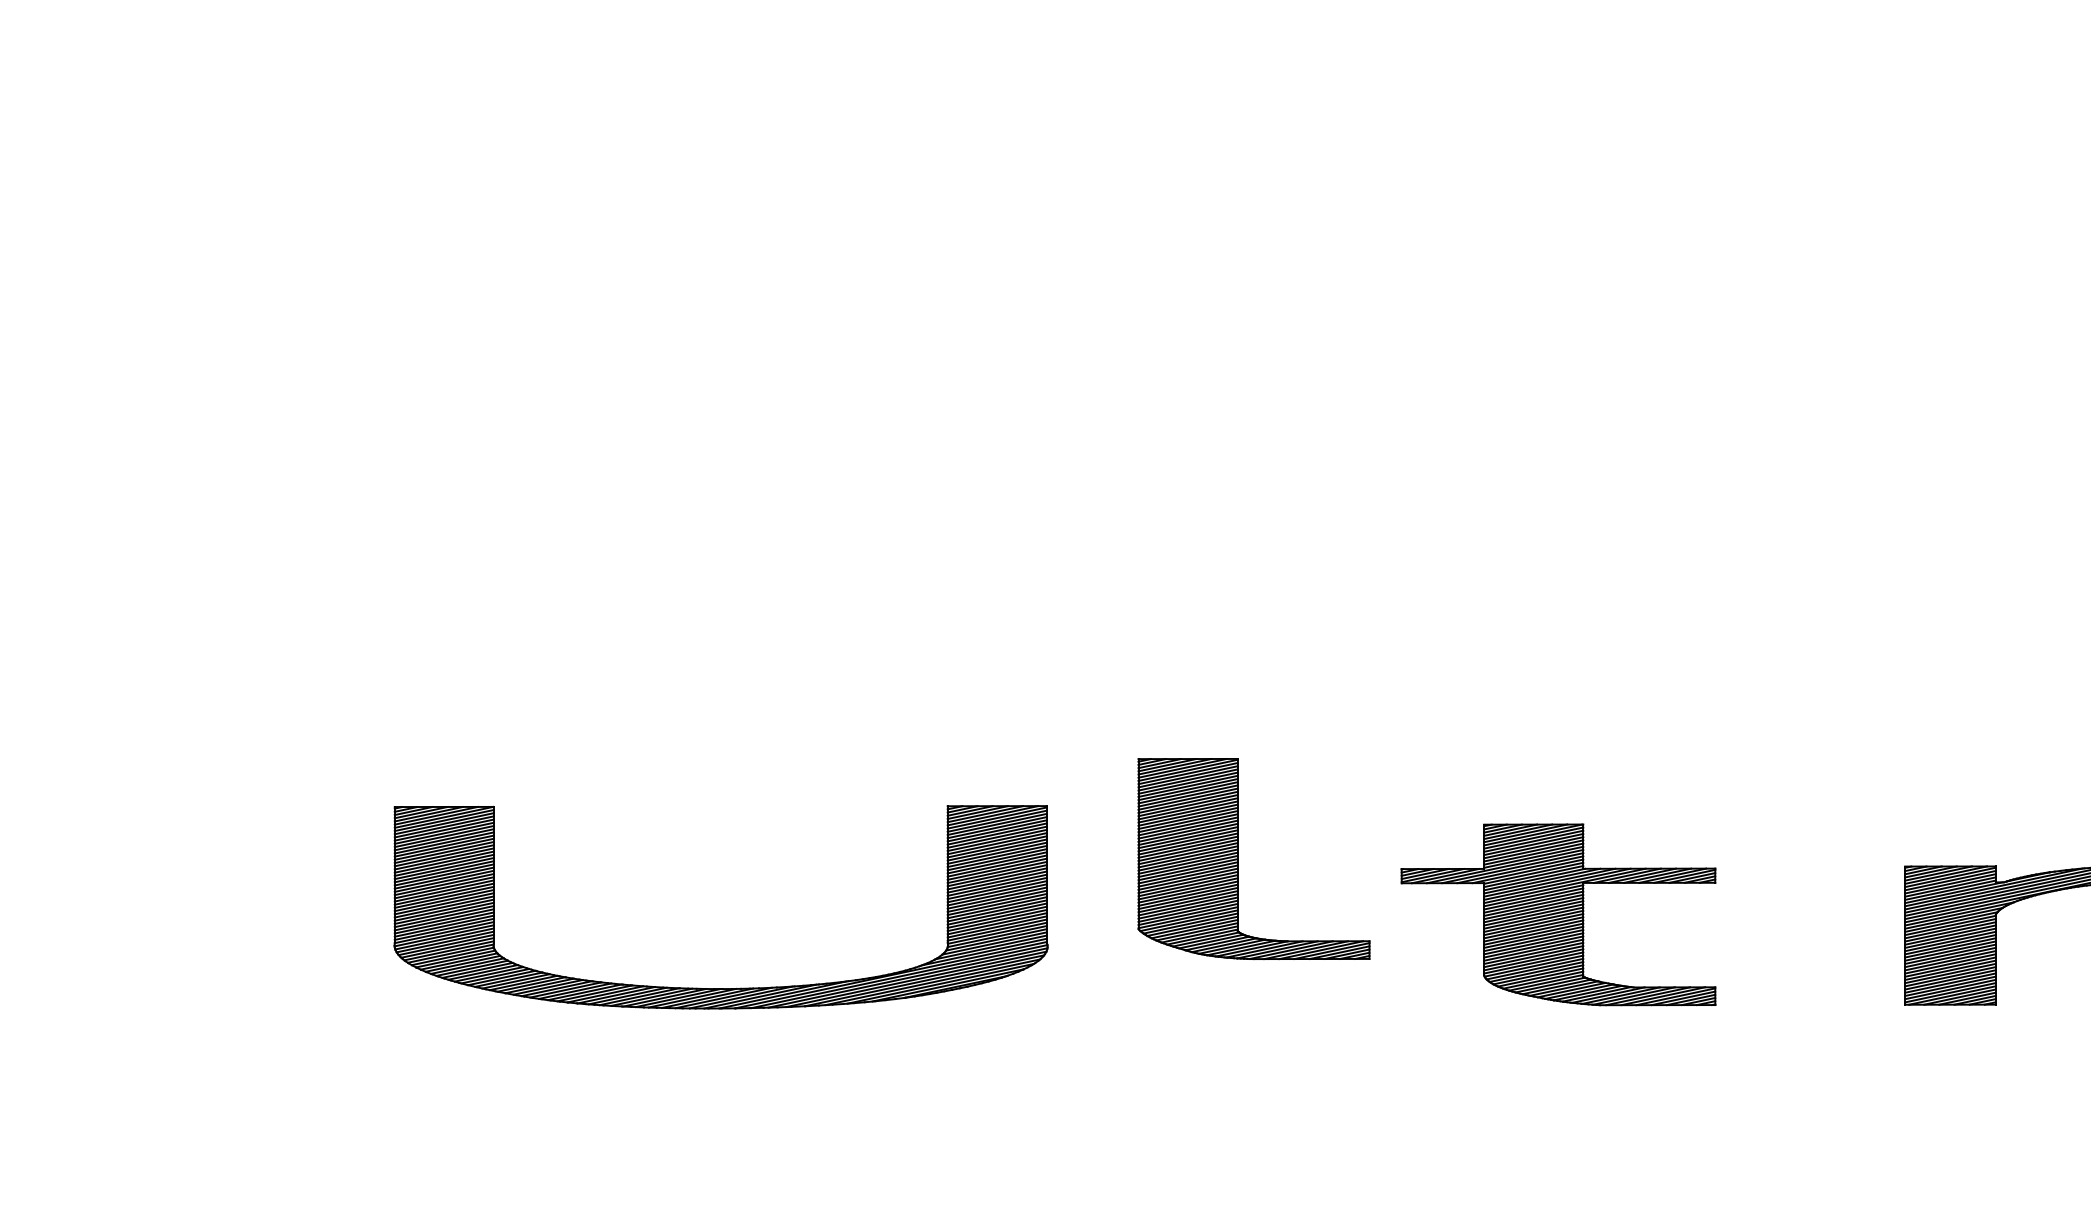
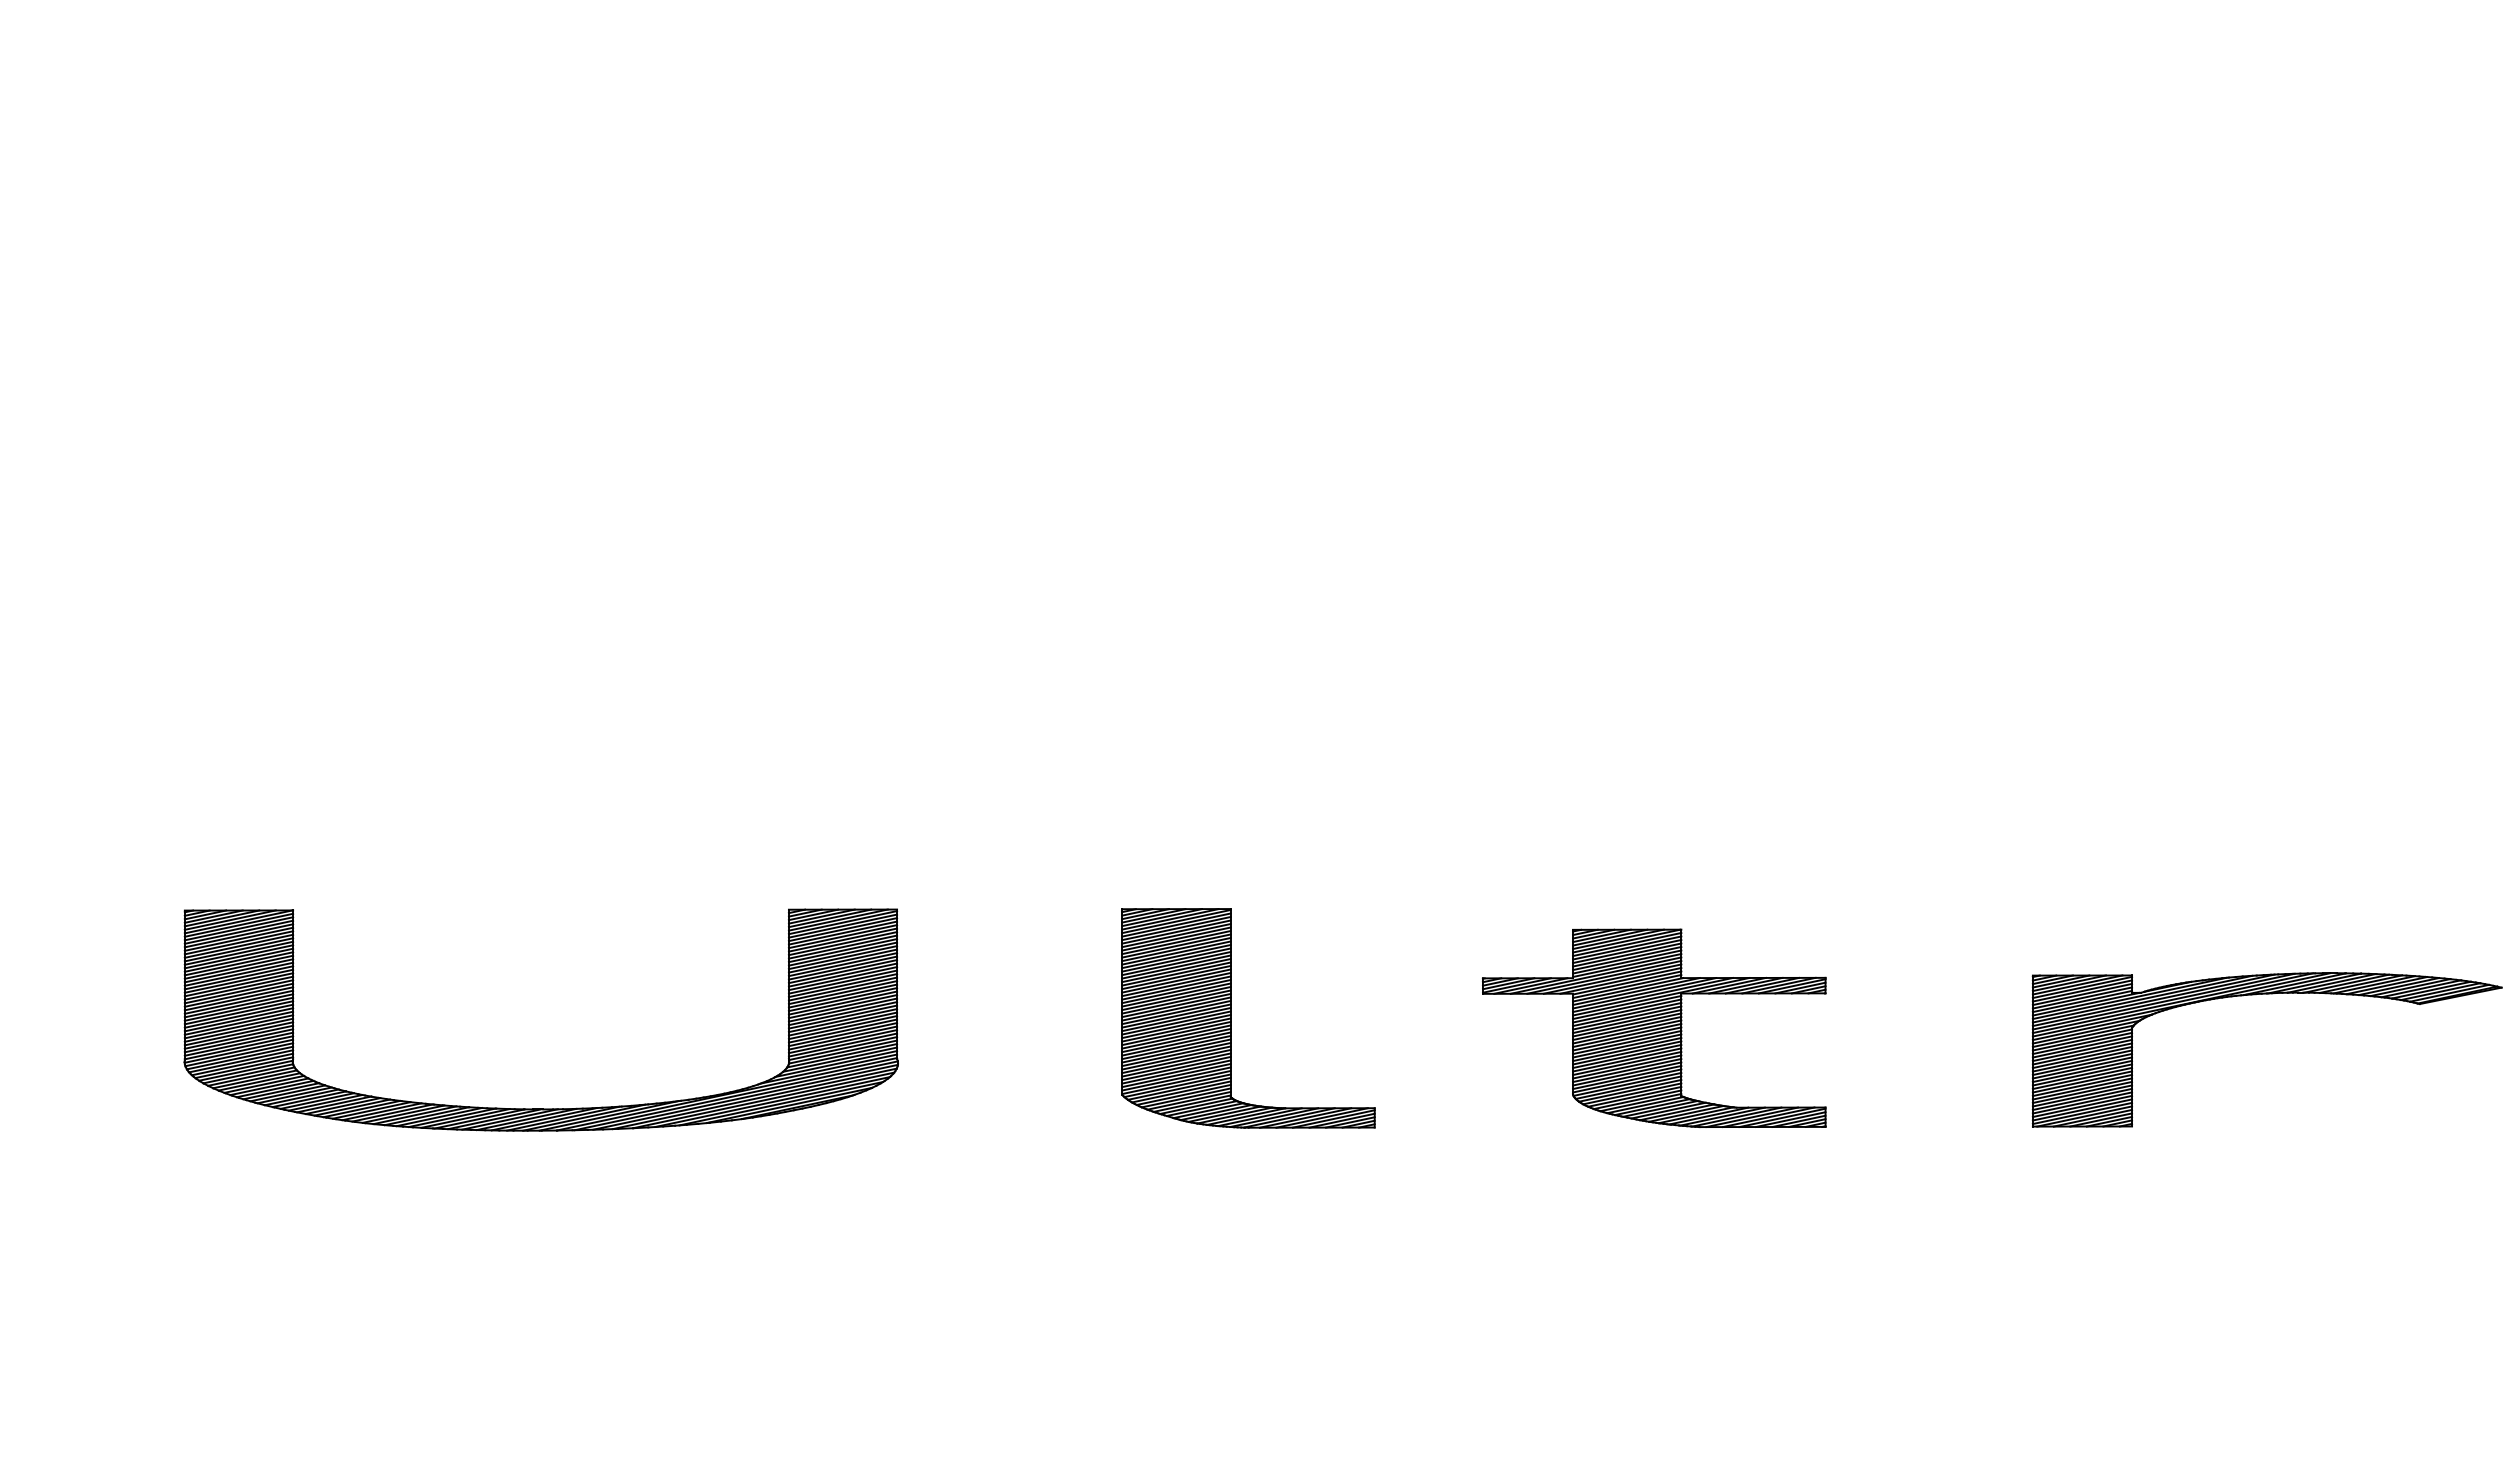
part: (1238, 859) -> (1231, 1018), moved
part: (720, 988) -> (540, 1108), moved

